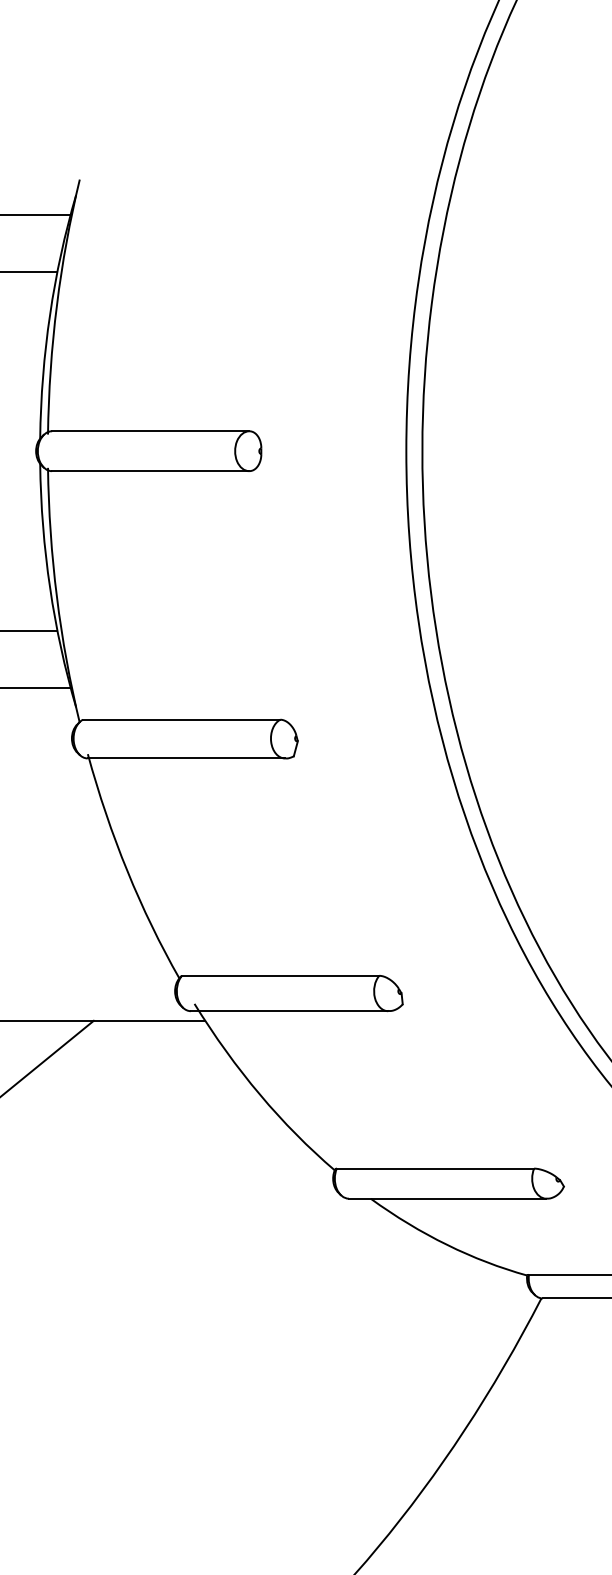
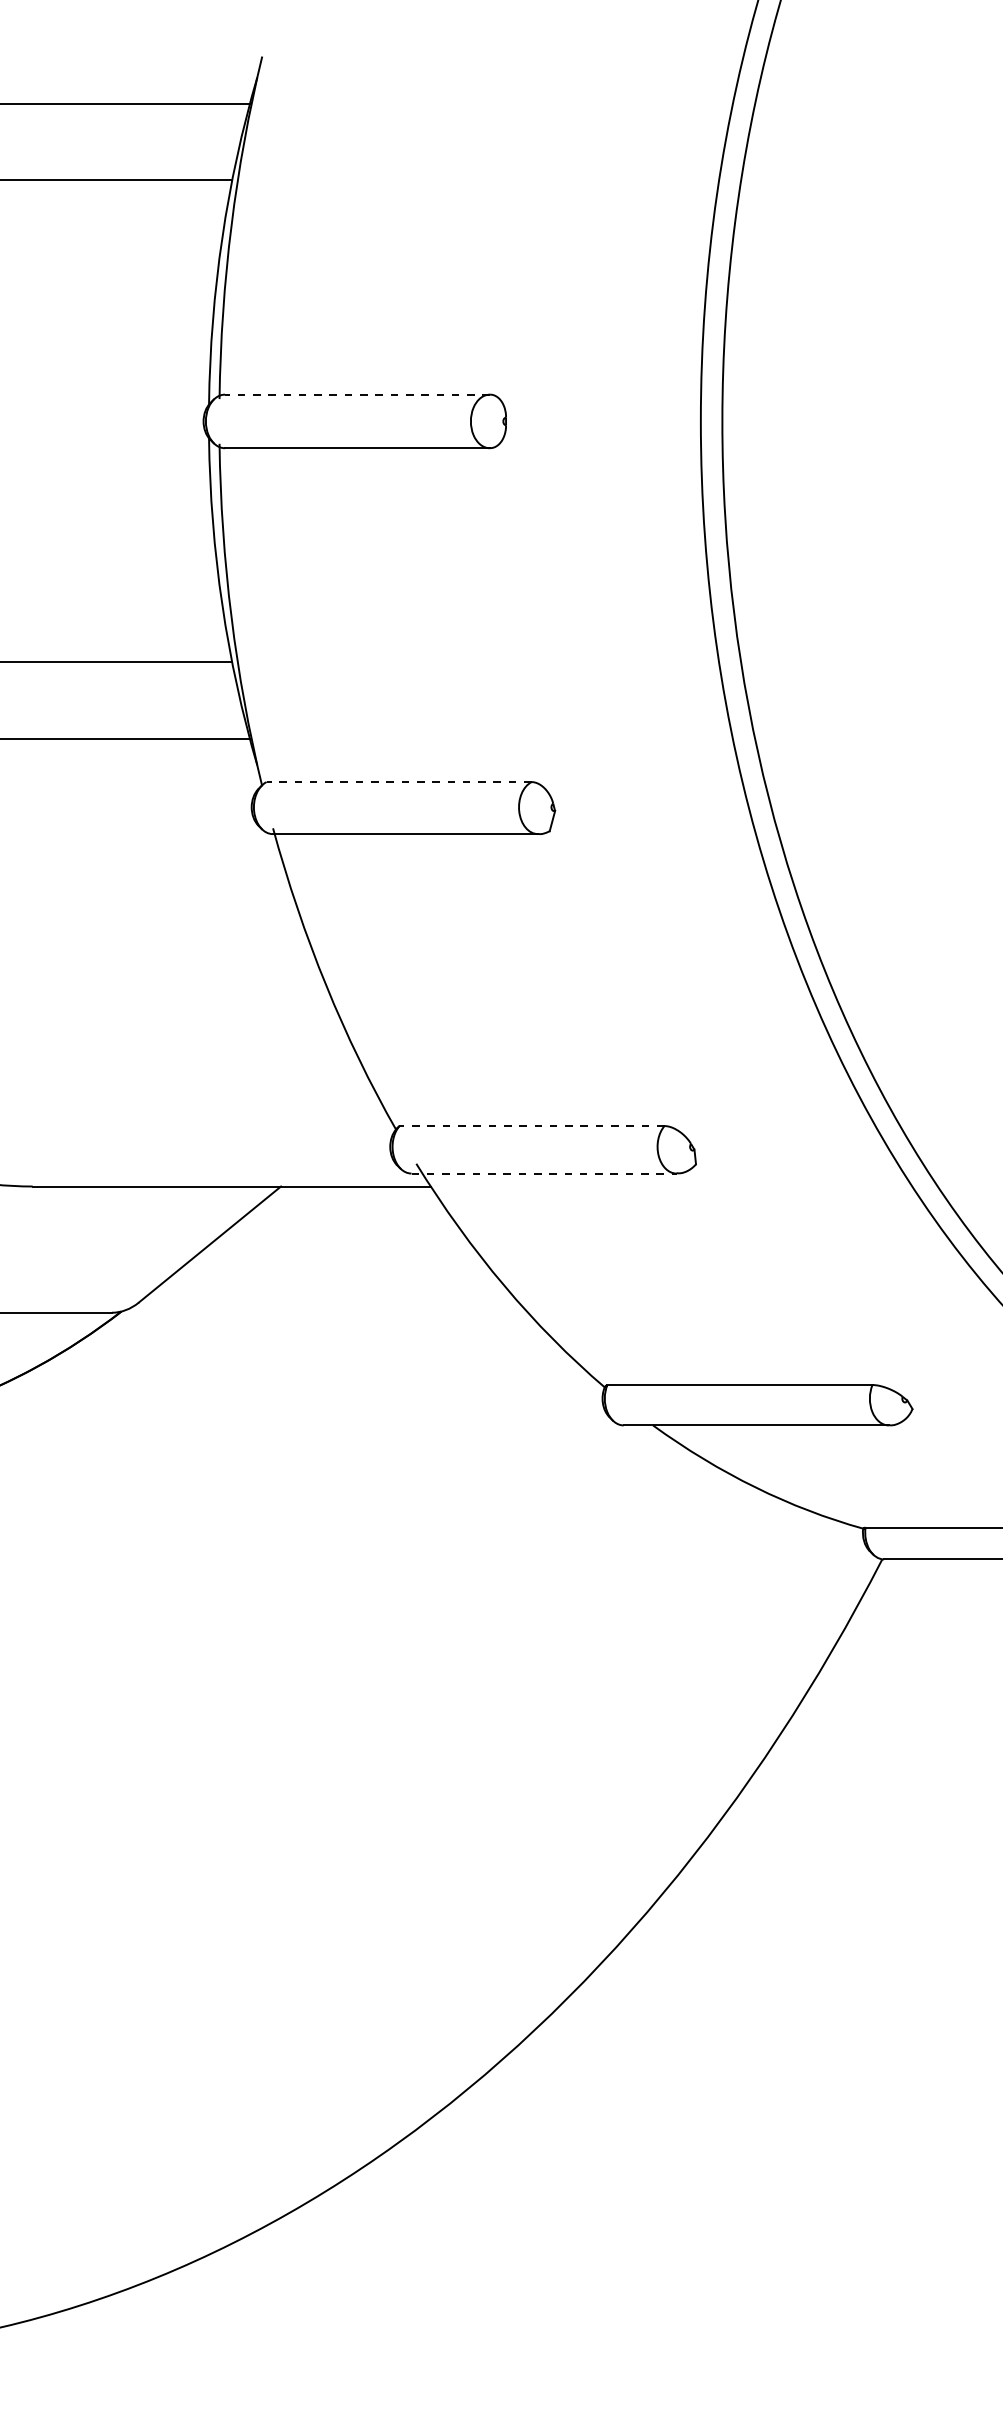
line: (150, 431) -> (357, 394), solid -> dashed
line: (181, 720) -> (399, 782), solid -> dashed
line: (281, 976) -> (532, 1126), solid -> dashed
line: (289, 1011) -> (544, 1173), solid -> dashed

